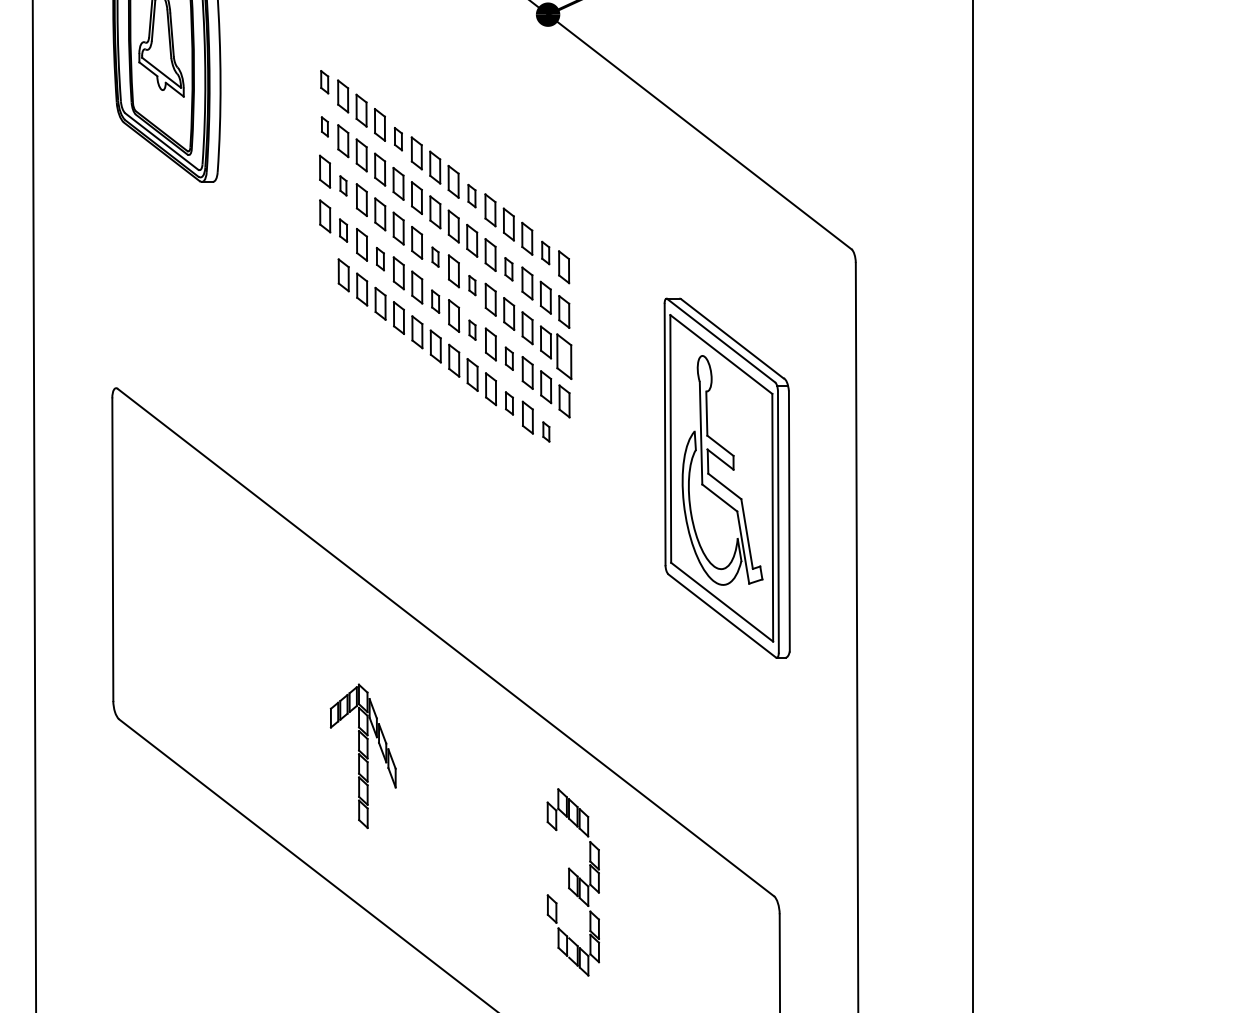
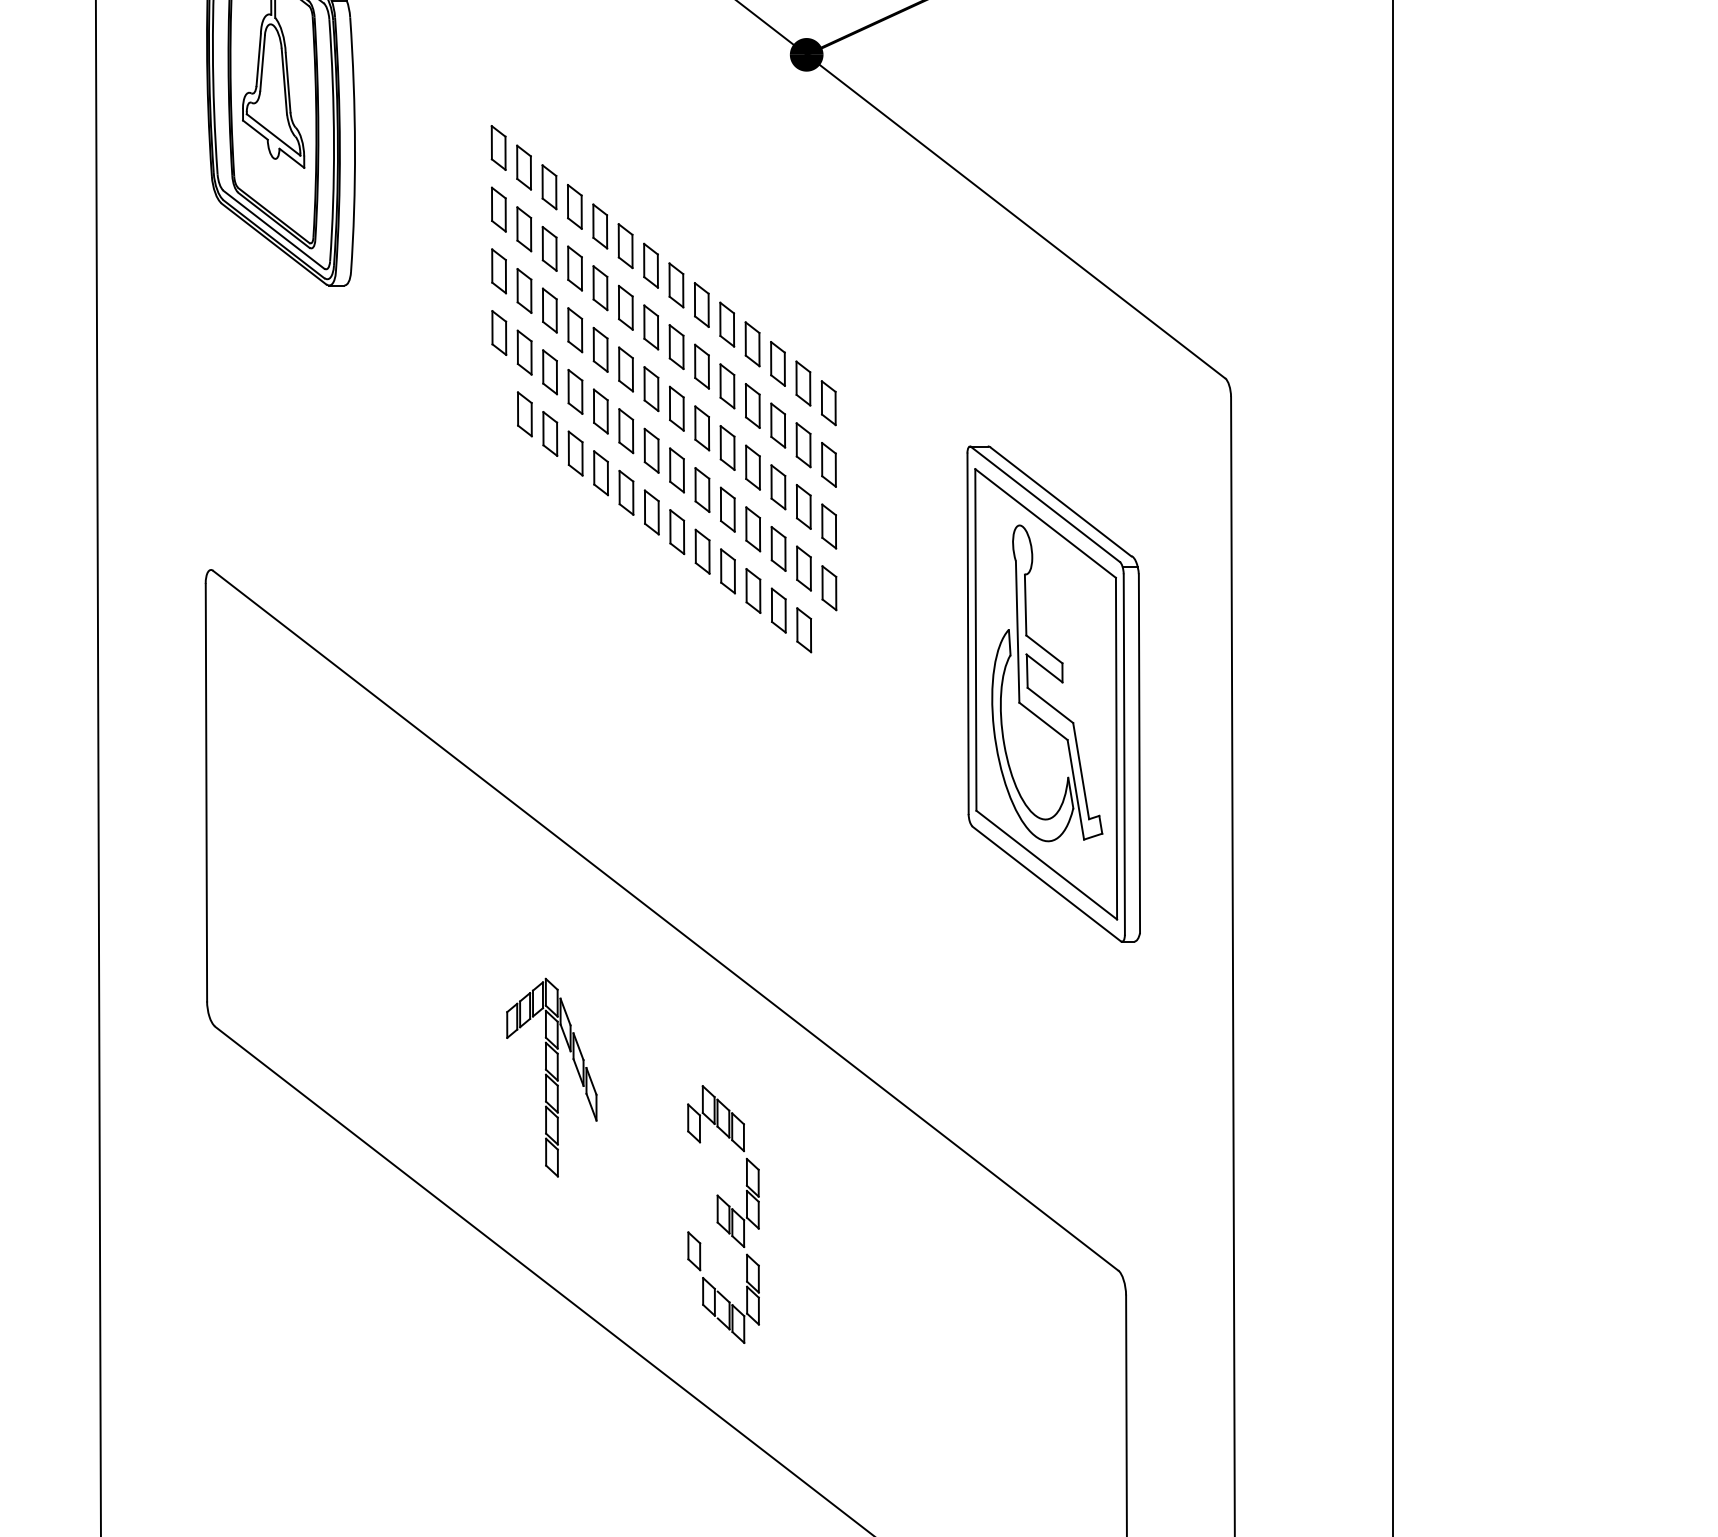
part: (324, 81) -> (498, 147), size x1.43
part: (324, 126) -> (498, 209), size x1.67
part: (398, 139) -> (600, 226), size x1.43
part: (343, 185) -> (524, 290), size x1.67
part: (471, 195) -> (701, 304), size x1.43
part: (343, 230) -> (524, 352), size x1.43
part: (545, 252) -> (803, 383), size x1.43
part: (435, 257) -> (651, 389), size x1.67
part: (380, 258) -> (575, 391), size x1.43
part: (508, 268) -> (752, 405), size x1.43
part: (472, 285) -> (702, 428), size x1.67
part: (435, 301) -> (651, 450), size x1.43
part: (472, 329) -> (702, 489), size x1.67
part: (564, 356) -> (829, 526), size x0.71
part: (509, 358) -> (753, 529), size x1.43
part: (509, 403) -> (753, 590), size x1.43
part: (546, 432) -> (804, 630), size x1.67
part: (573, 882) -> (723, 1214), moved

